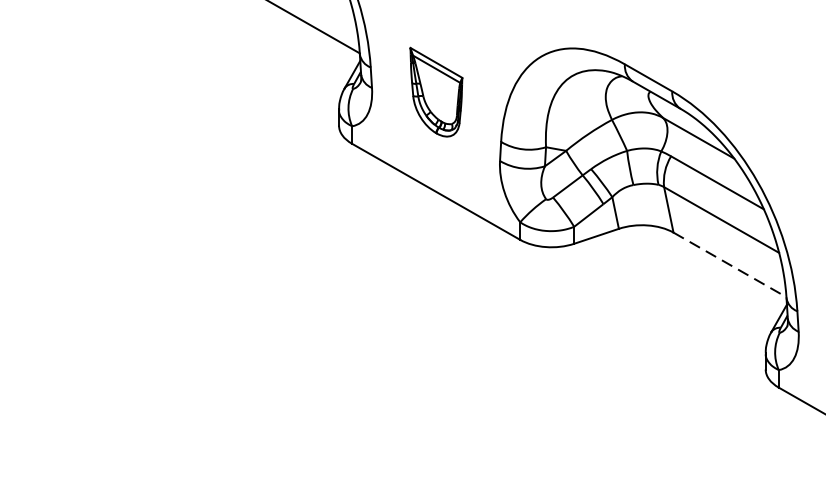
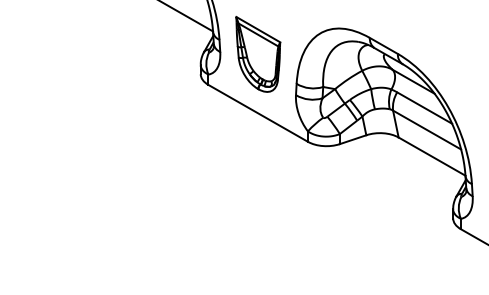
part: (436, 92) -> (258, 54), size x1.43
line: (730, 264) -> (432, 156), dashed -> solid

